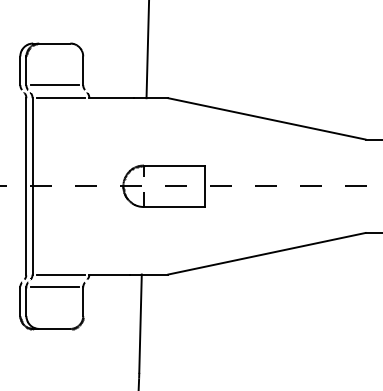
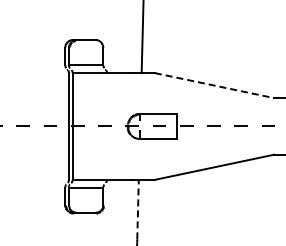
line: (266, 118) -> (214, 85), solid -> dashed
line: (141, 323) -> (138, 209), solid -> dashed

